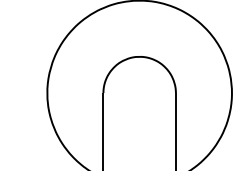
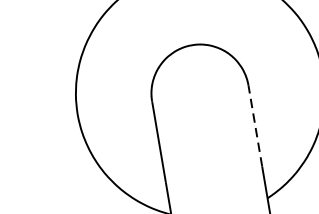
line: (175, 123) -> (254, 125), solid -> dashed

